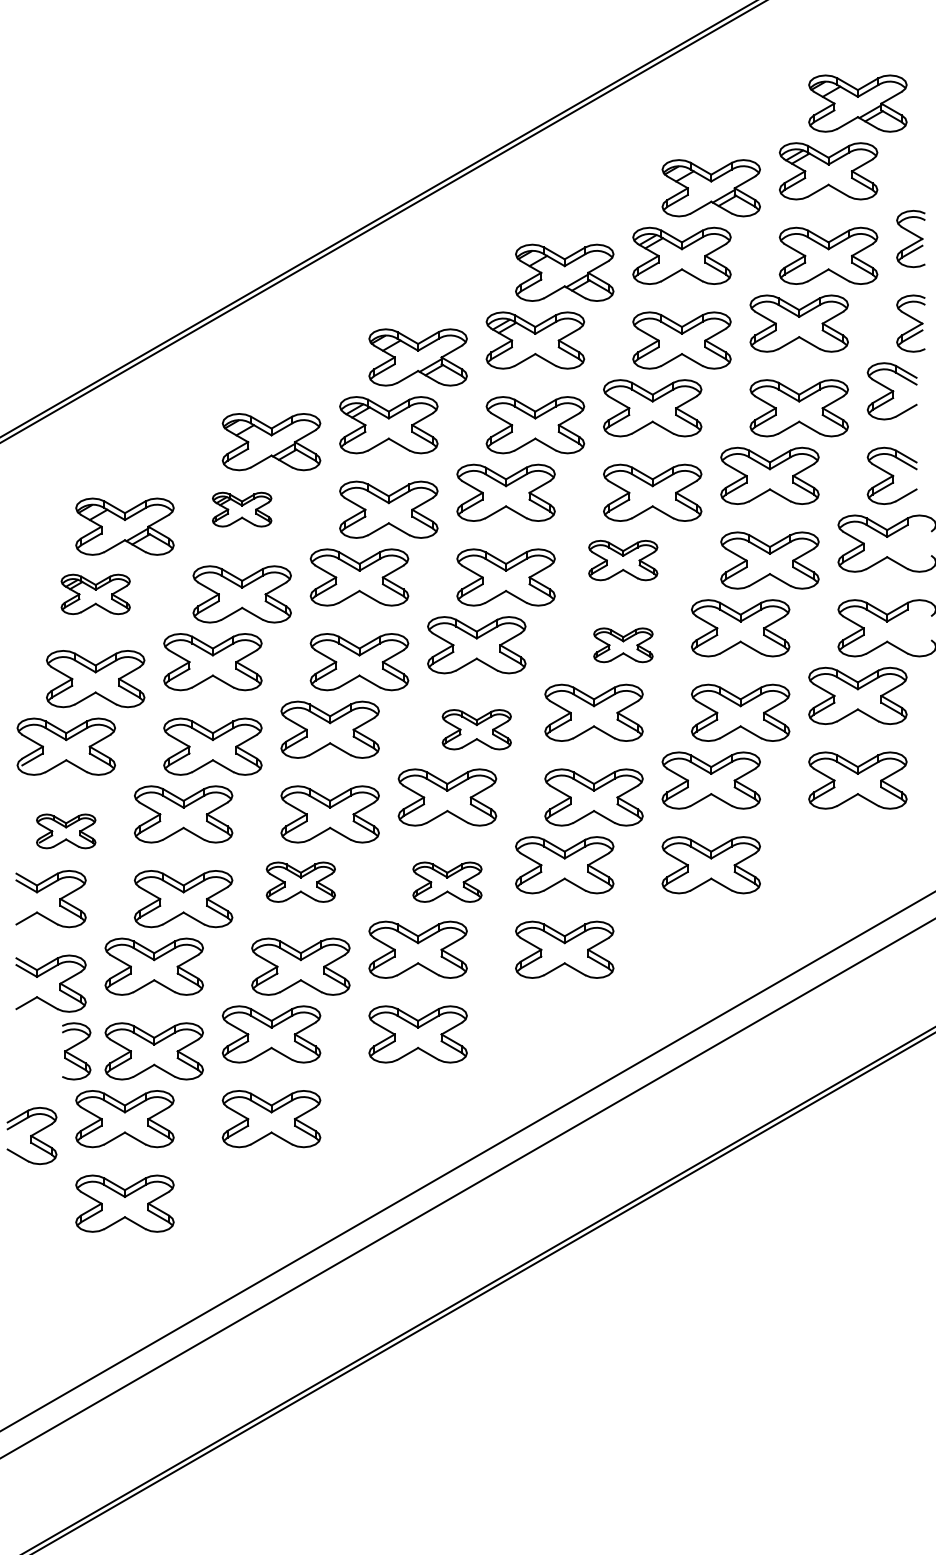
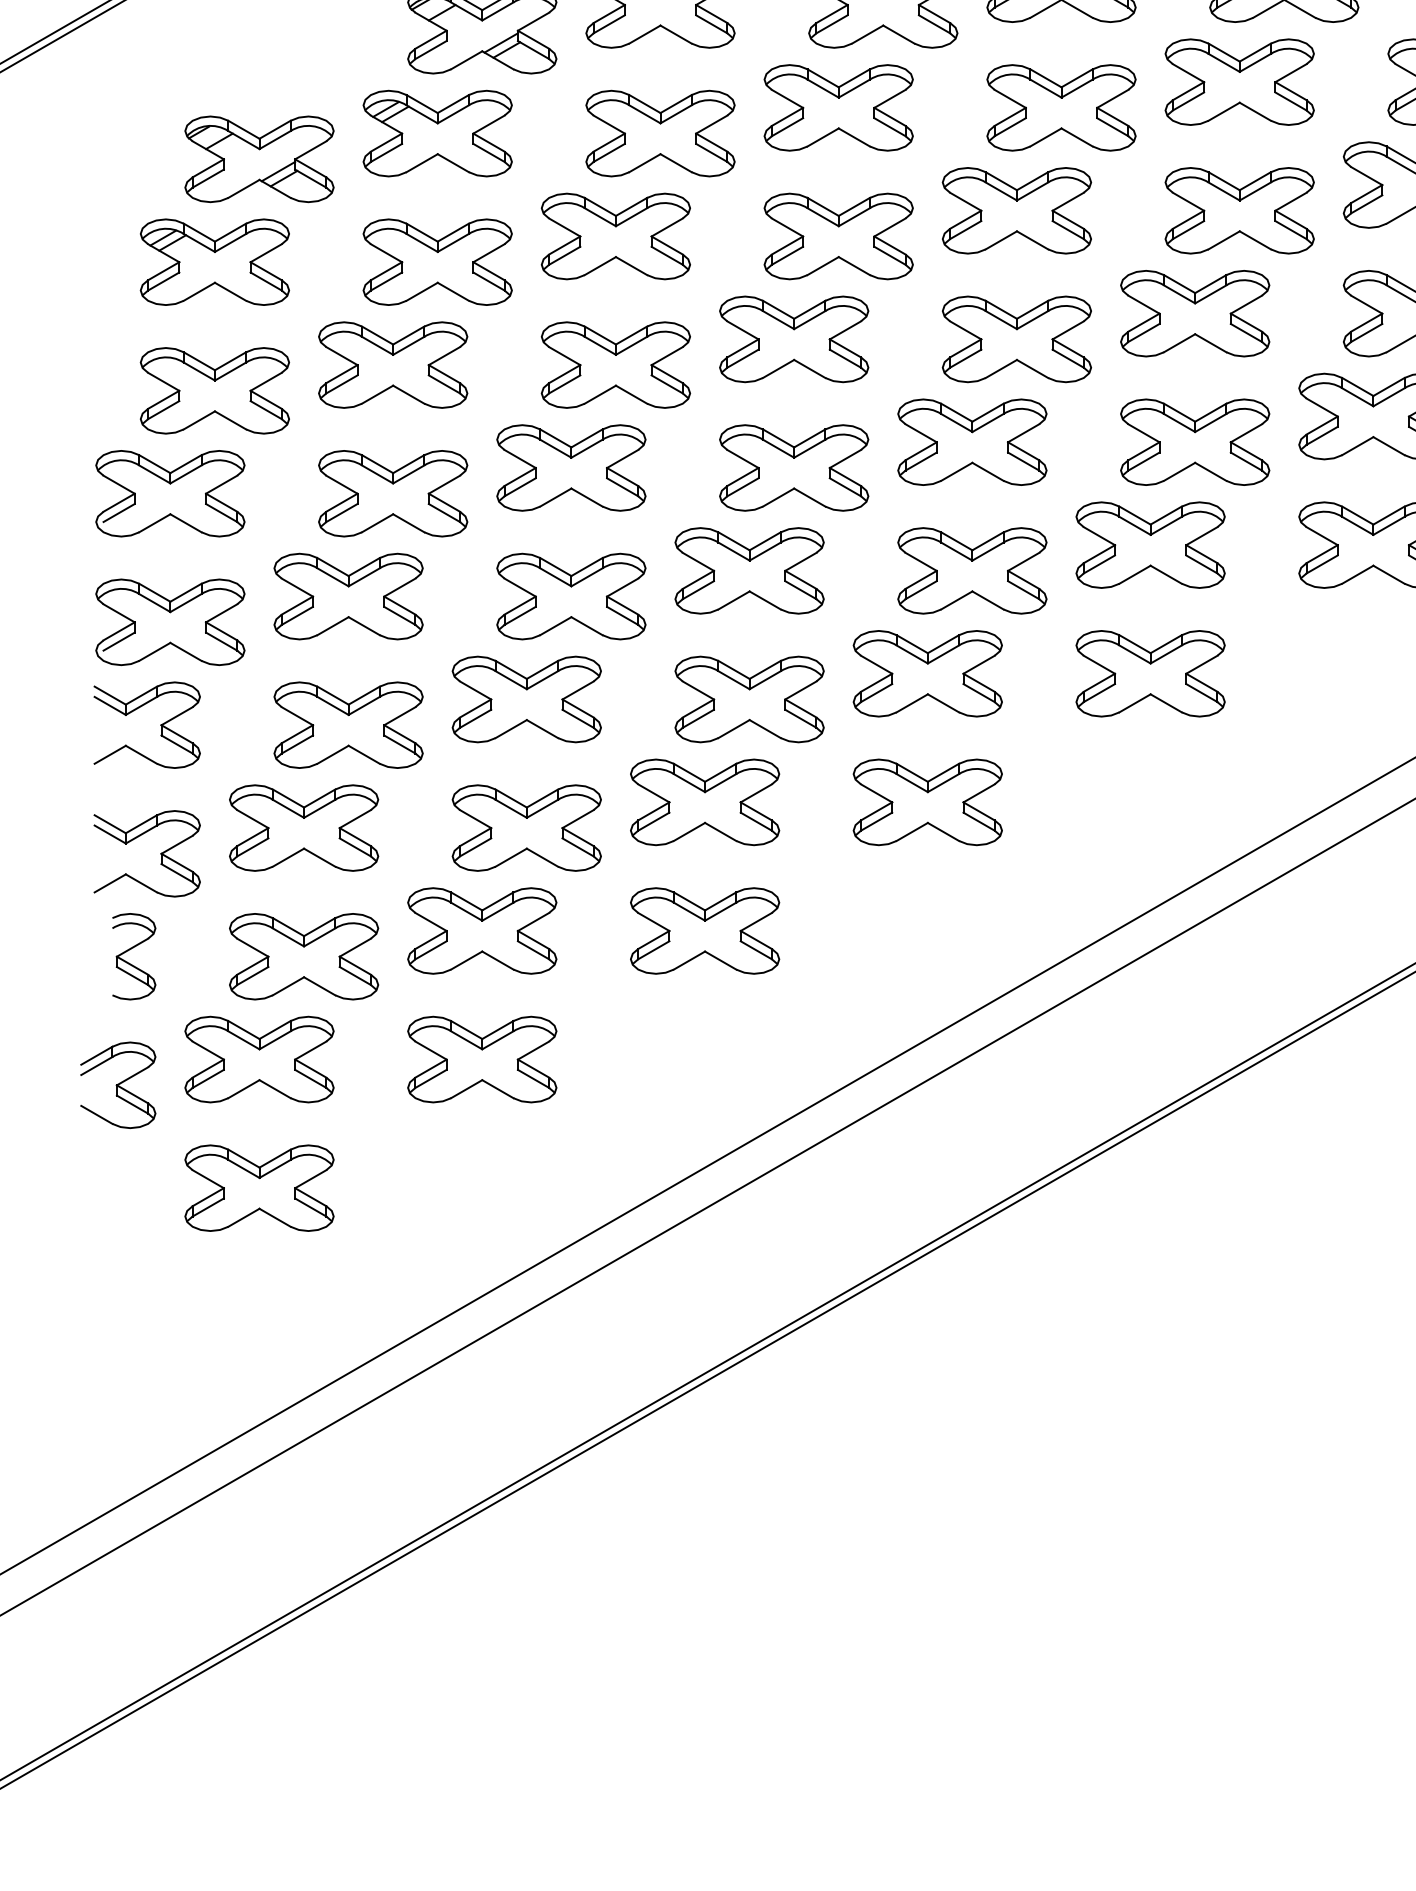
part: (241, 509) -> (436, 133), size x1.67
part: (622, 560) -> (1015, 210), size x1.43
part: (95, 594) -> (214, 262), size x1.43
part: (623, 645) -> (1017, 339), size x1.67
part: (476, 729) -> (793, 467), size x1.43
part: (65, 831) -> (169, 622), size x1.67
part: (300, 882) -> (526, 700), size x1.43
part: (447, 882) -> (749, 700), size x1.43
part: (76, 1051) -> (134, 956), moved

